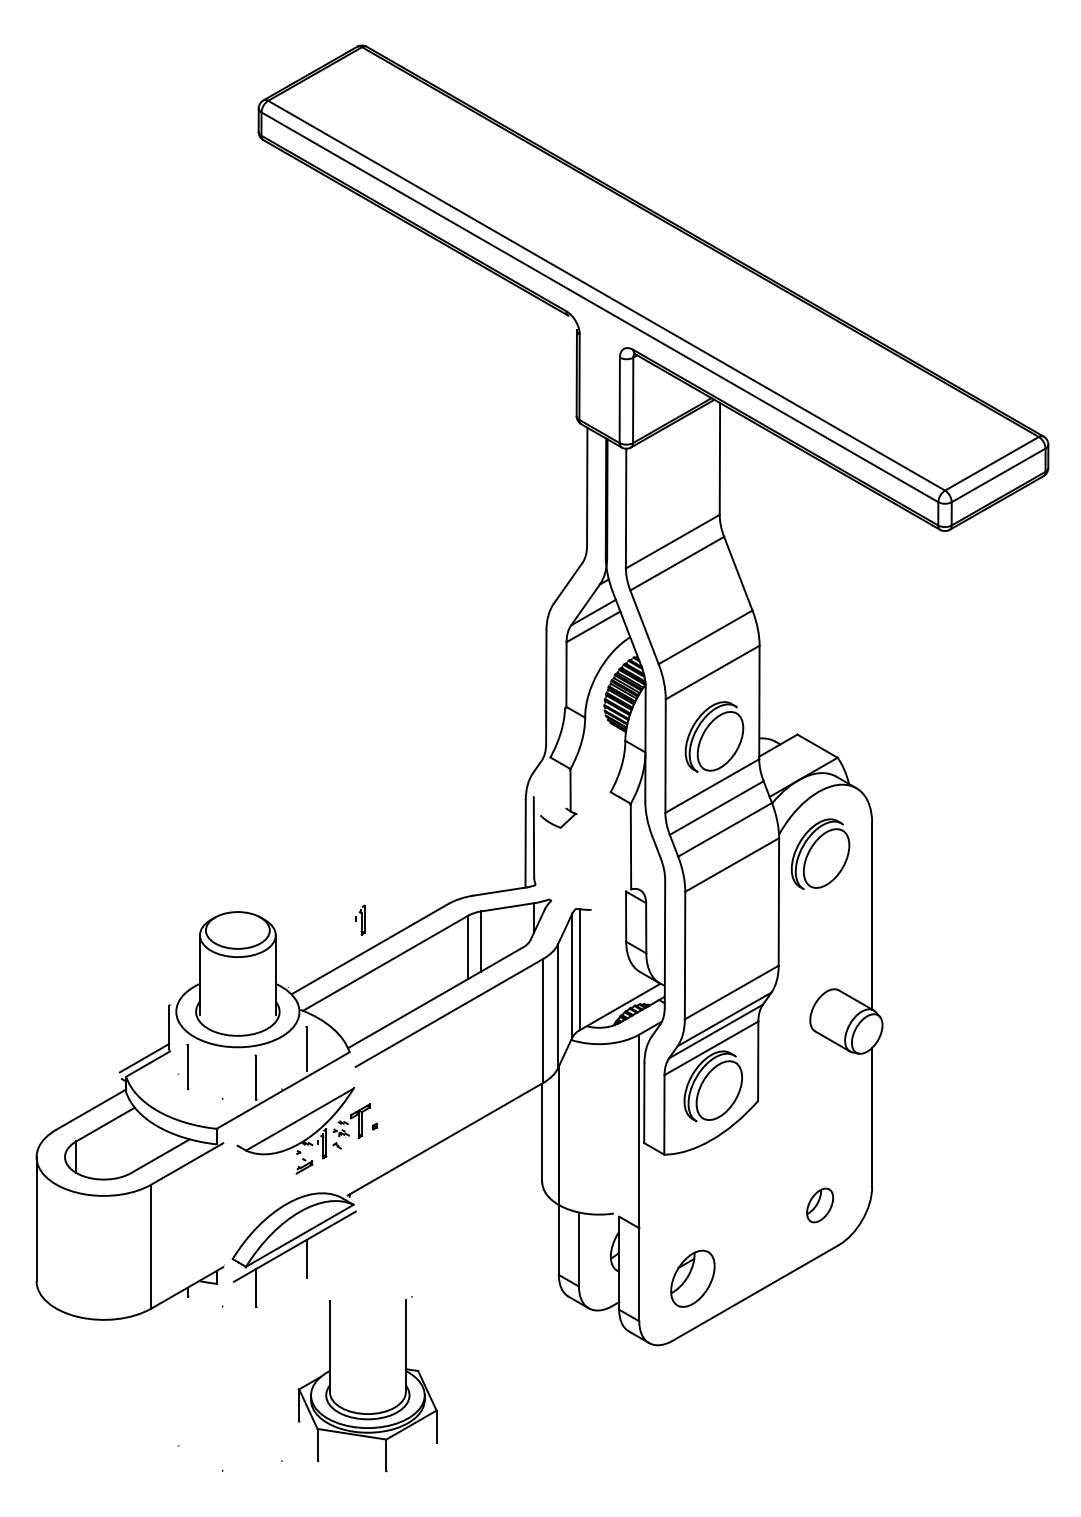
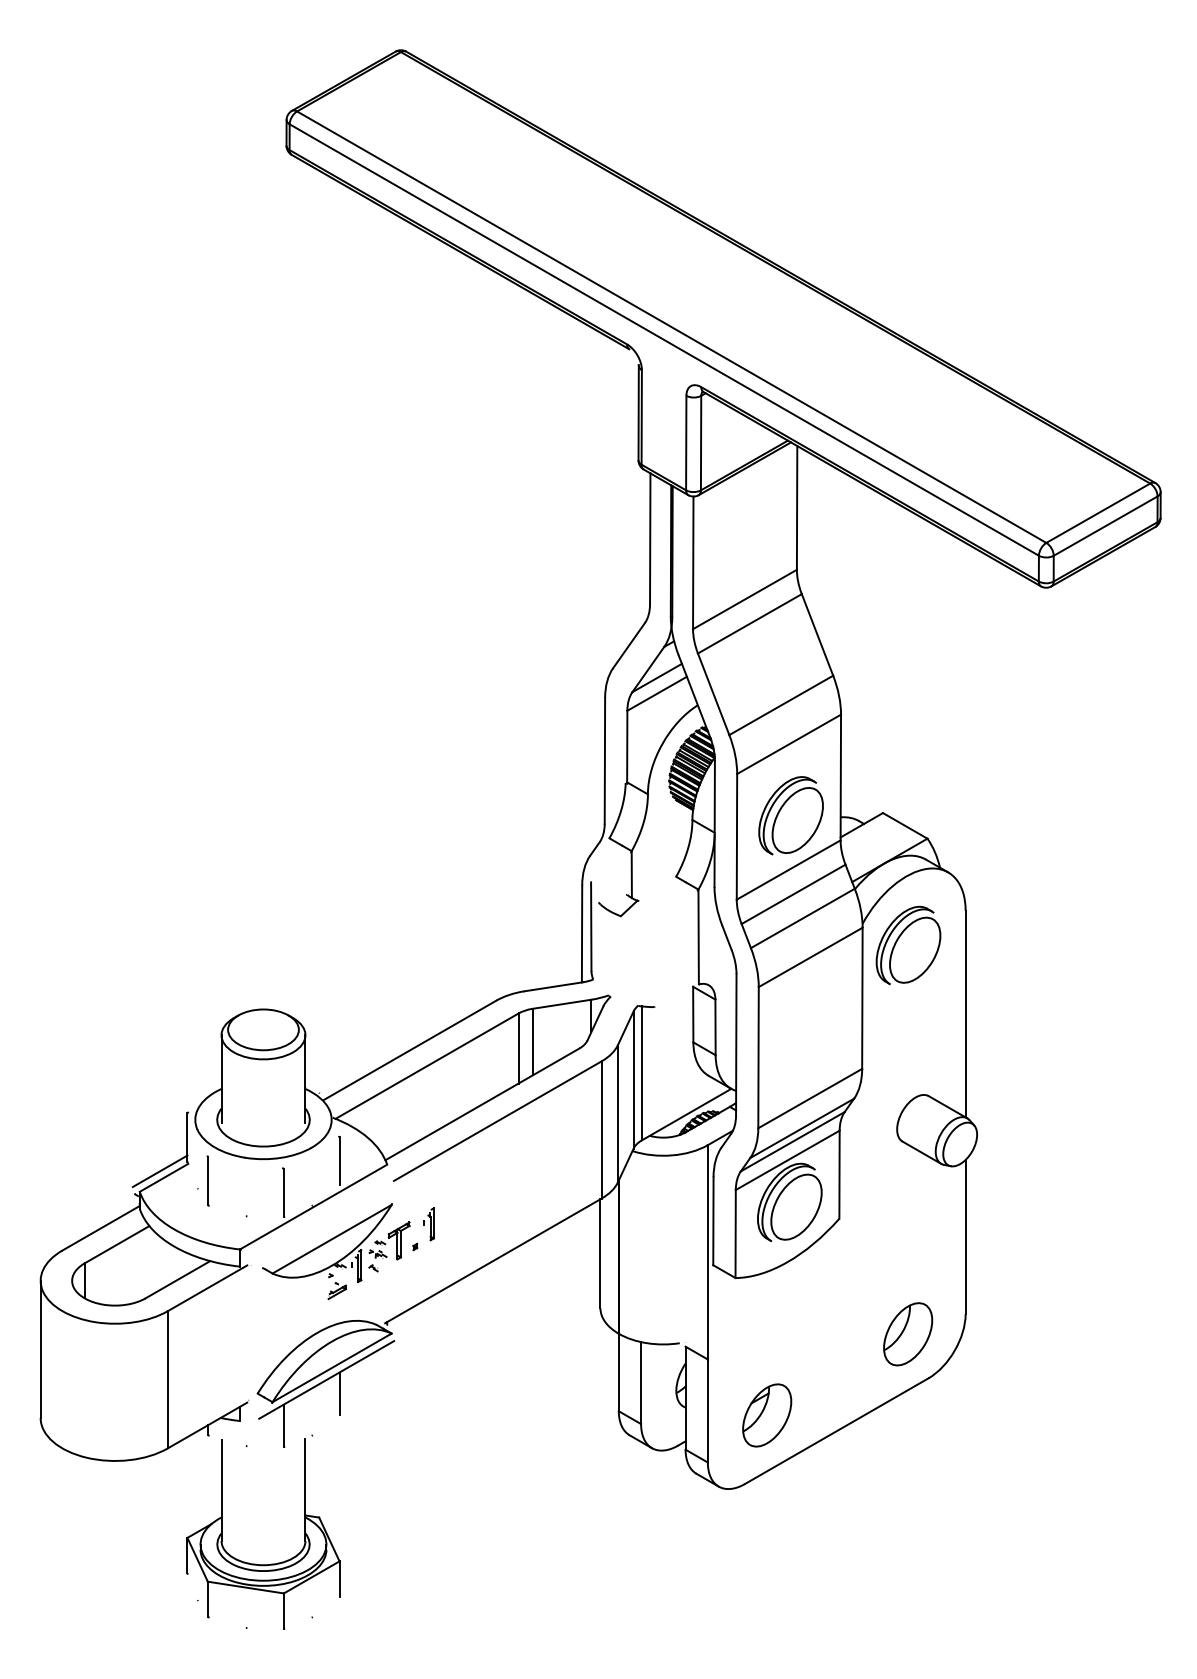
part: (360, 919) -> (429, 1223), moved
part: (819, 1205) -> (907, 1334), size x1.67
part: (362, 1412) -> (257, 1563), moved

